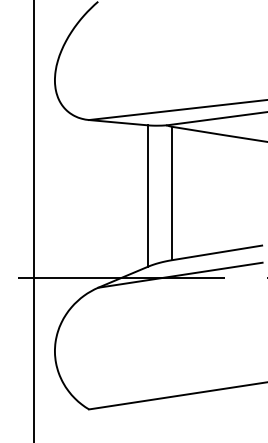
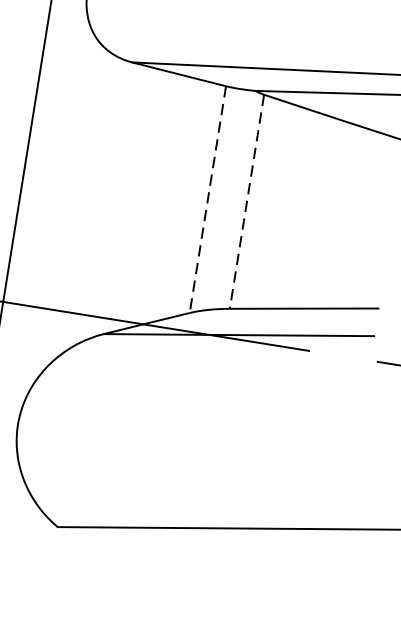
line: (172, 193) -> (247, 201), solid -> dashed
line: (148, 196) -> (207, 200), solid -> dashed

